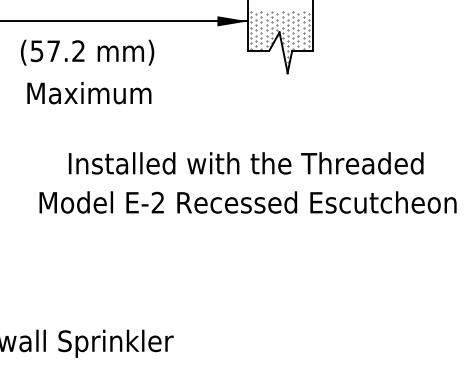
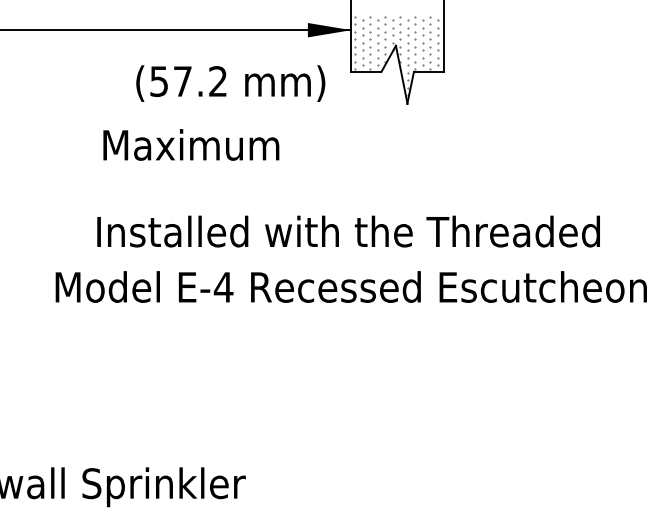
text: (87, 52) -> (230, 83), moved
text: (89, 92) -> (191, 144), moved
text: (157, 202) -> (223, 286), E-2 -> E-4

